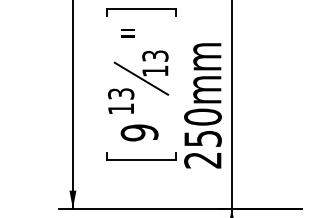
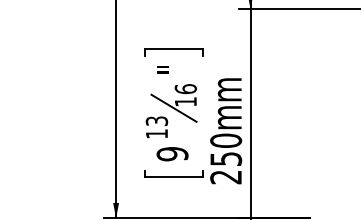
text: (154, 56) -> (185, 89), 13 -> 16

